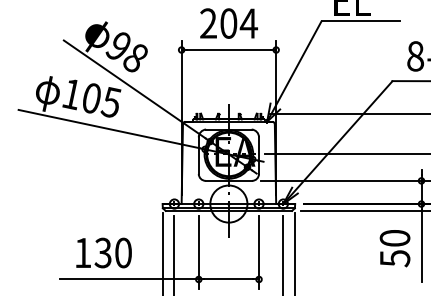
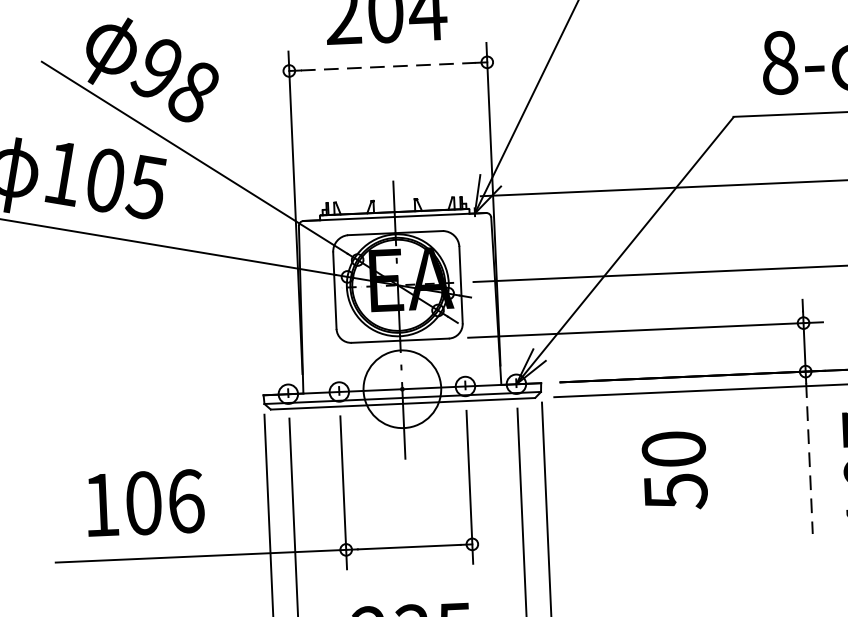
line: (228, 50) -> (387, 67), solid -> dashed
line: (421, 245) -> (809, 458), solid -> dashed
text: (394, 248) -> (673, 470), moved
text: (113, 252) -> (165, 501), 130 -> 106

